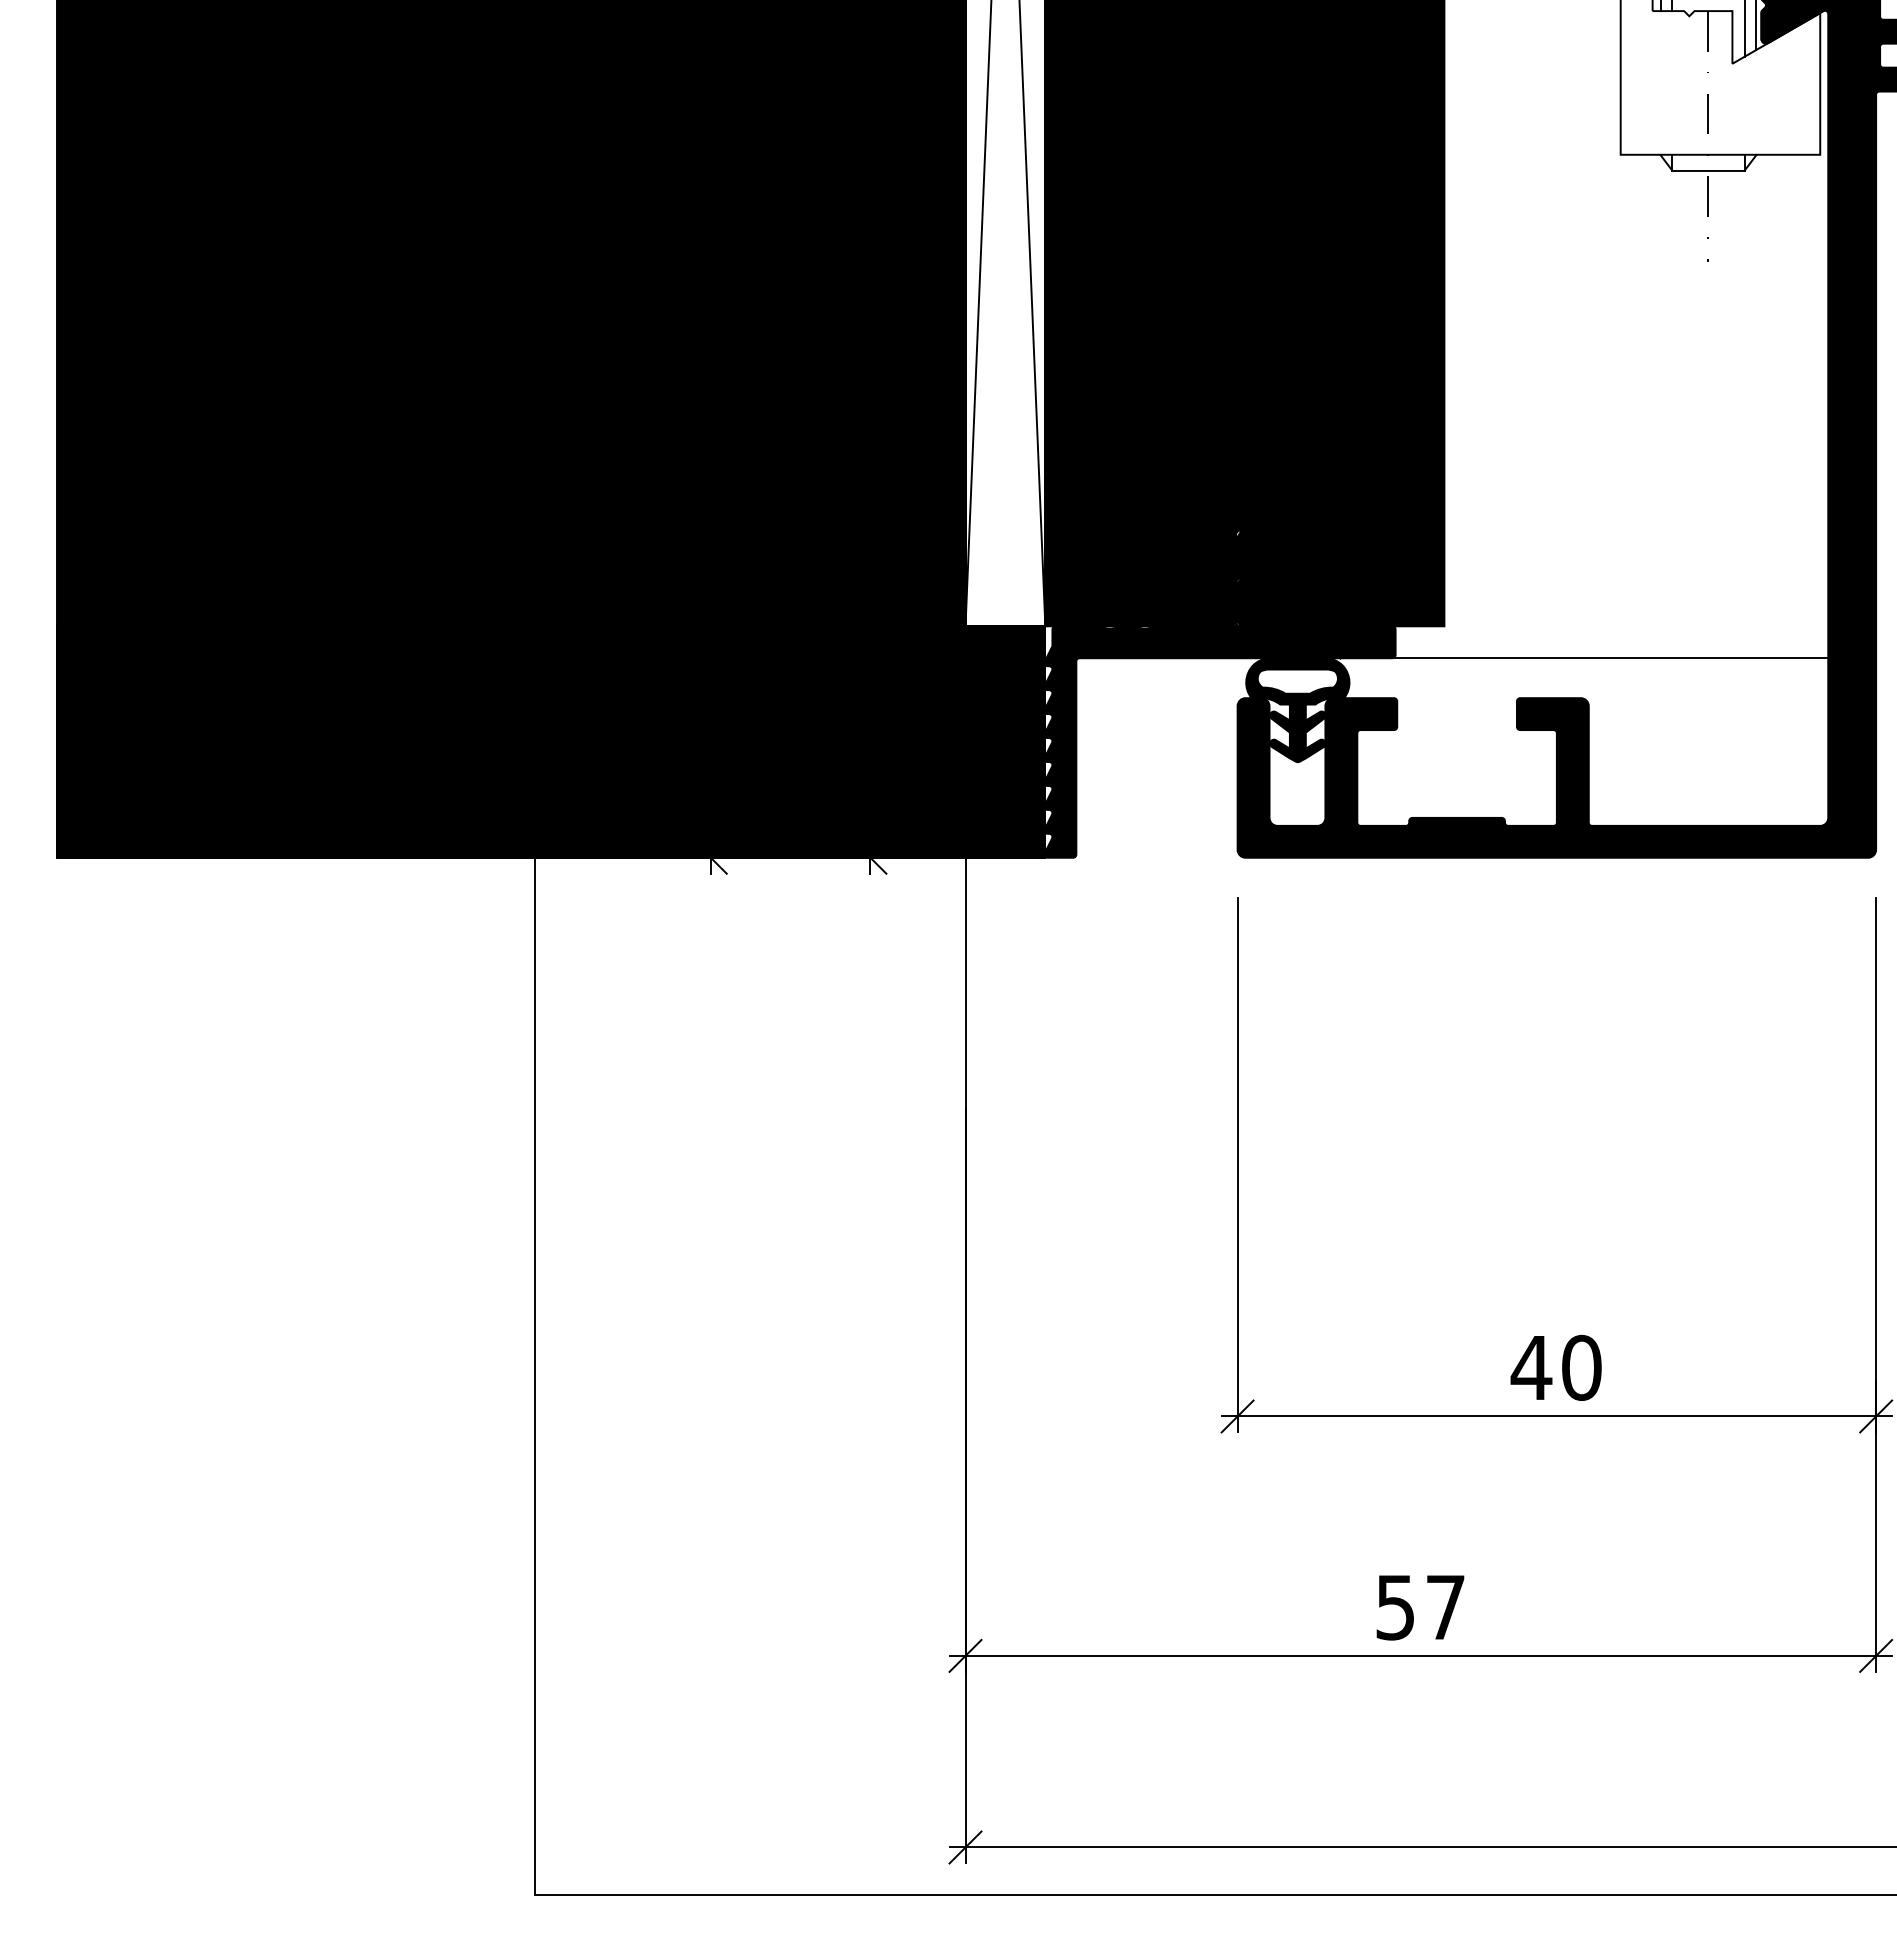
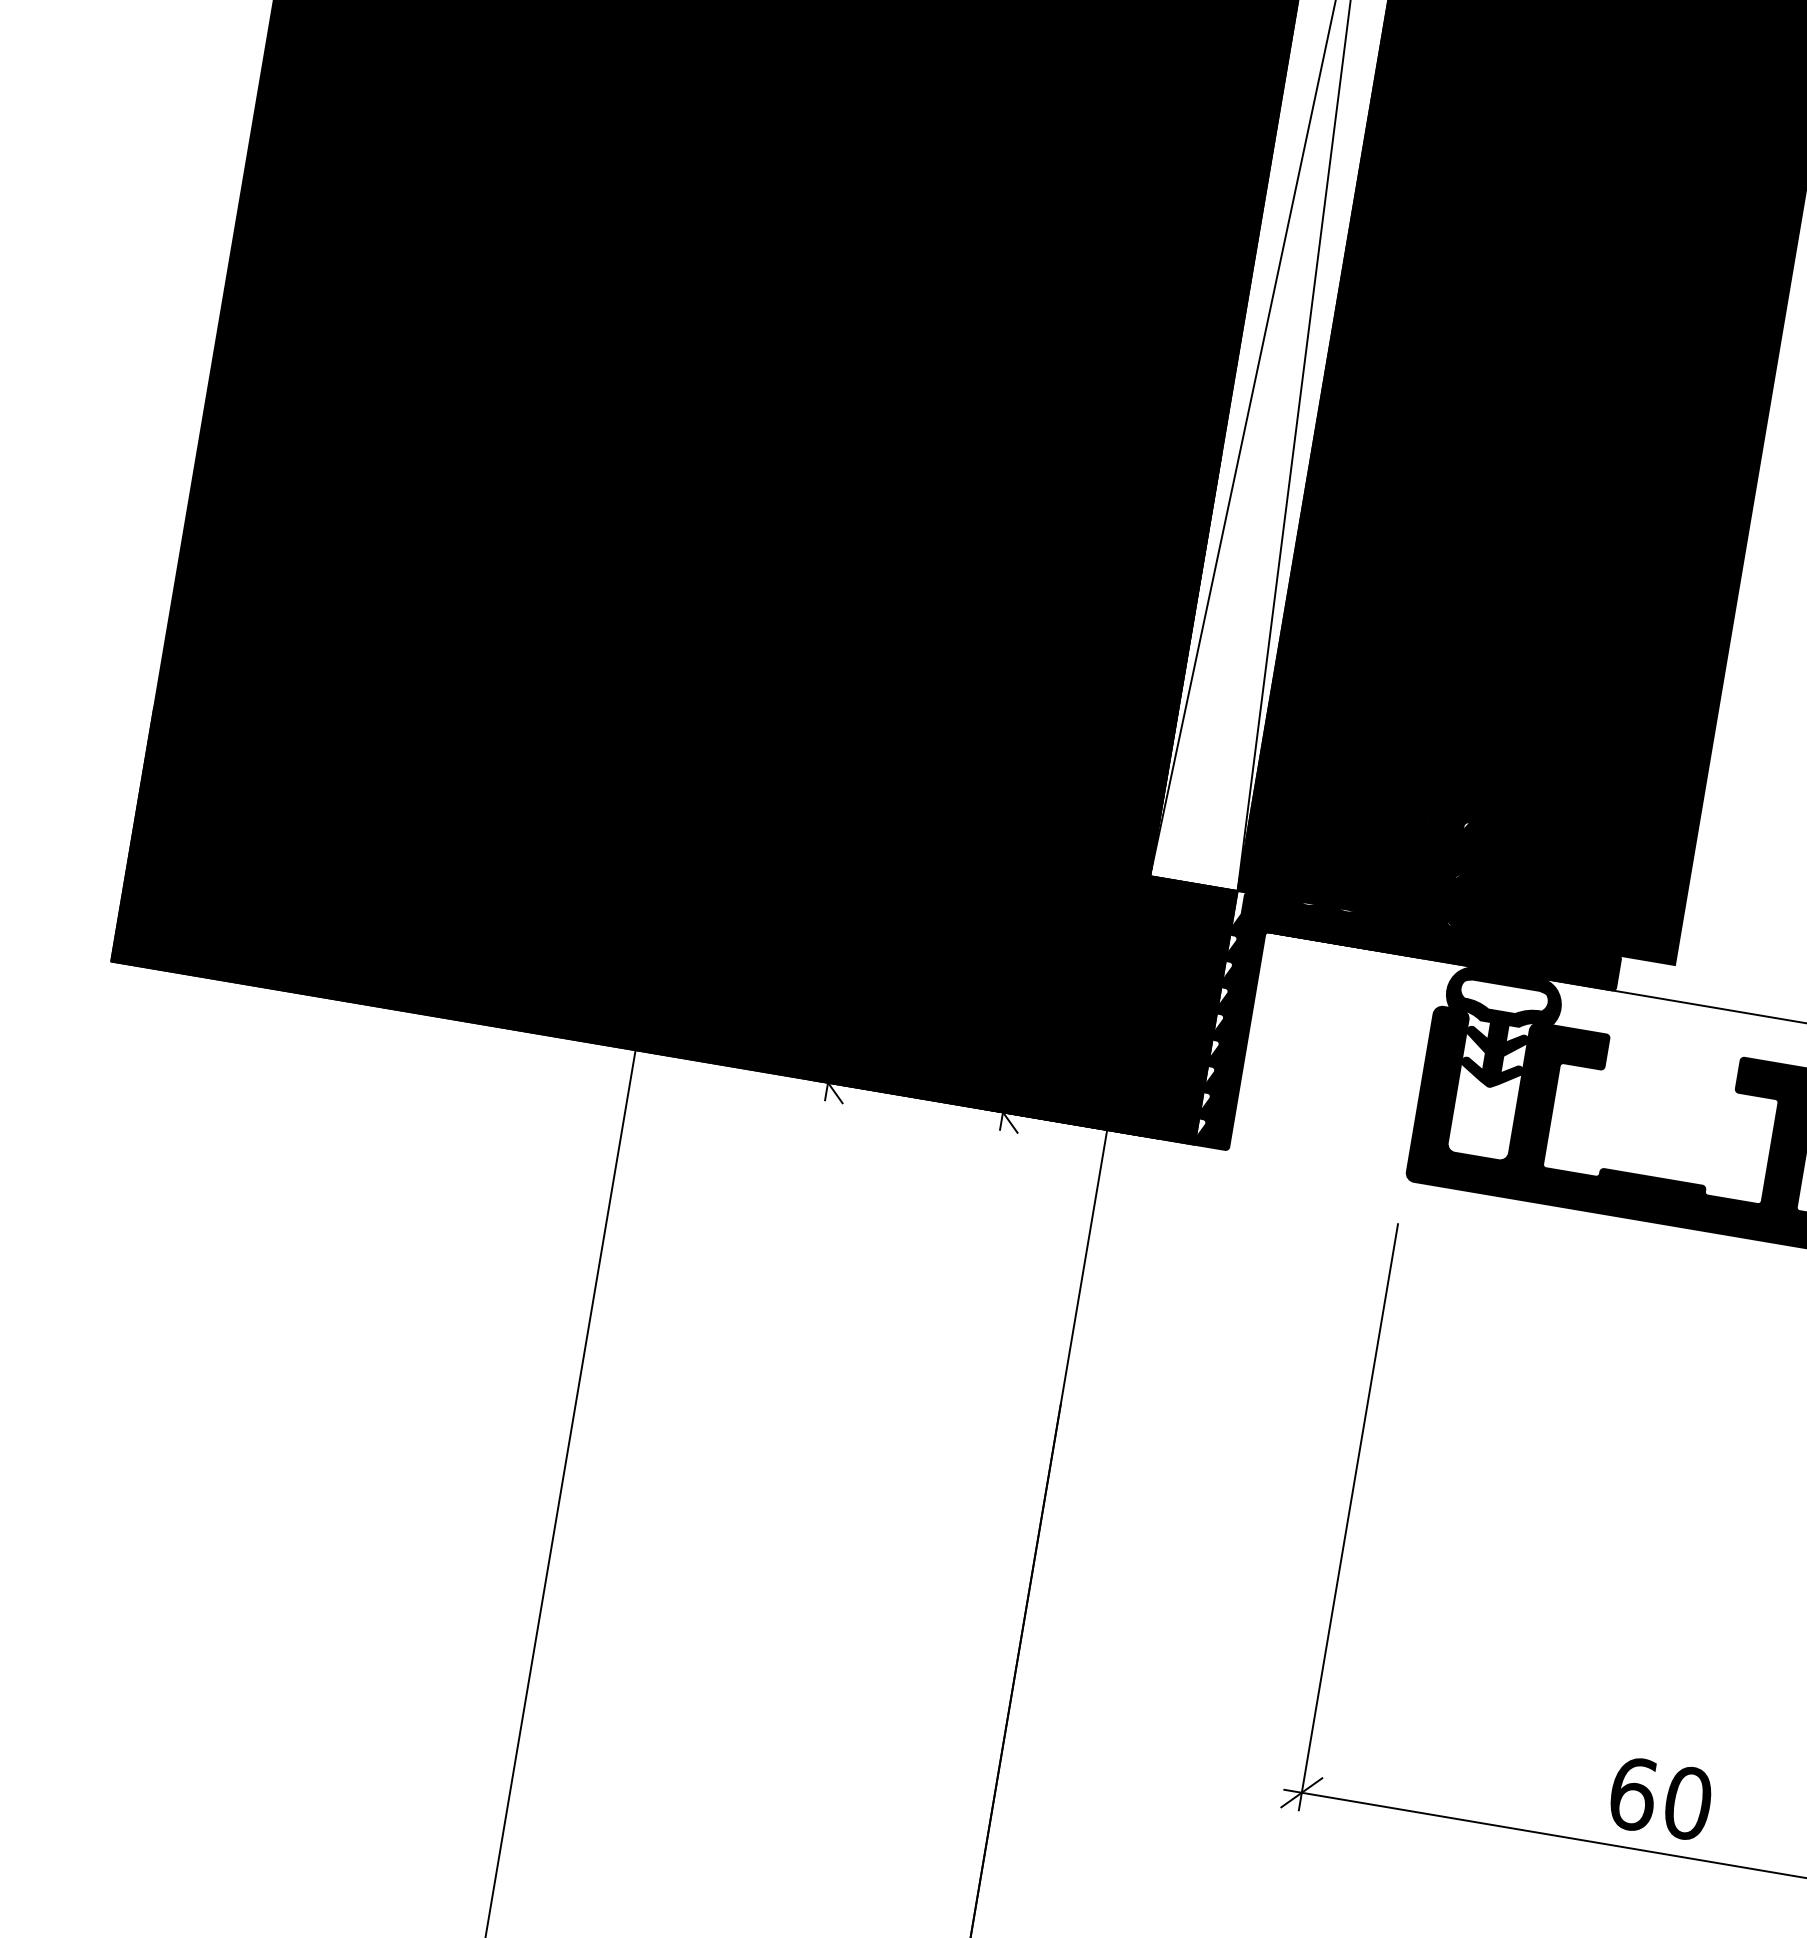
text: (1531, 1367) -> (1633, 1793), 40 -> 60

